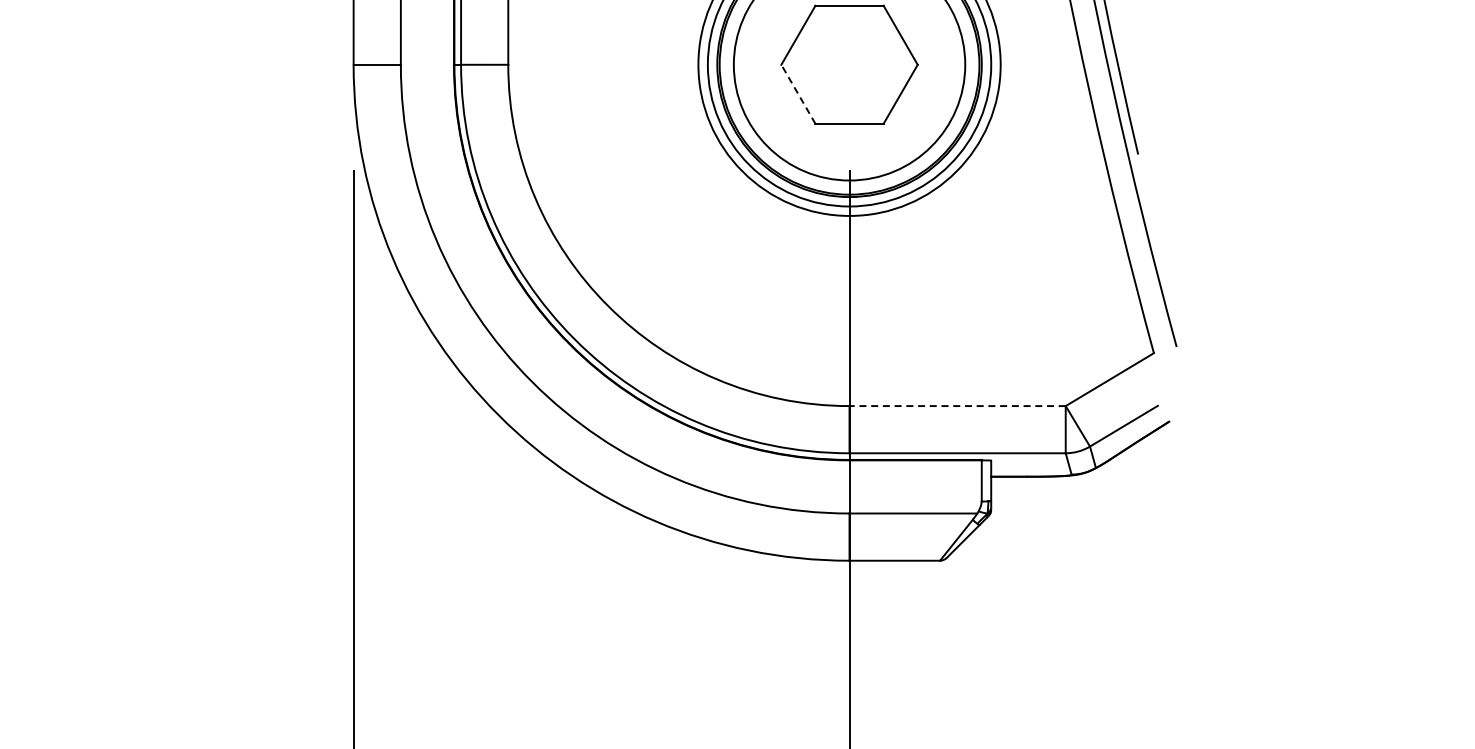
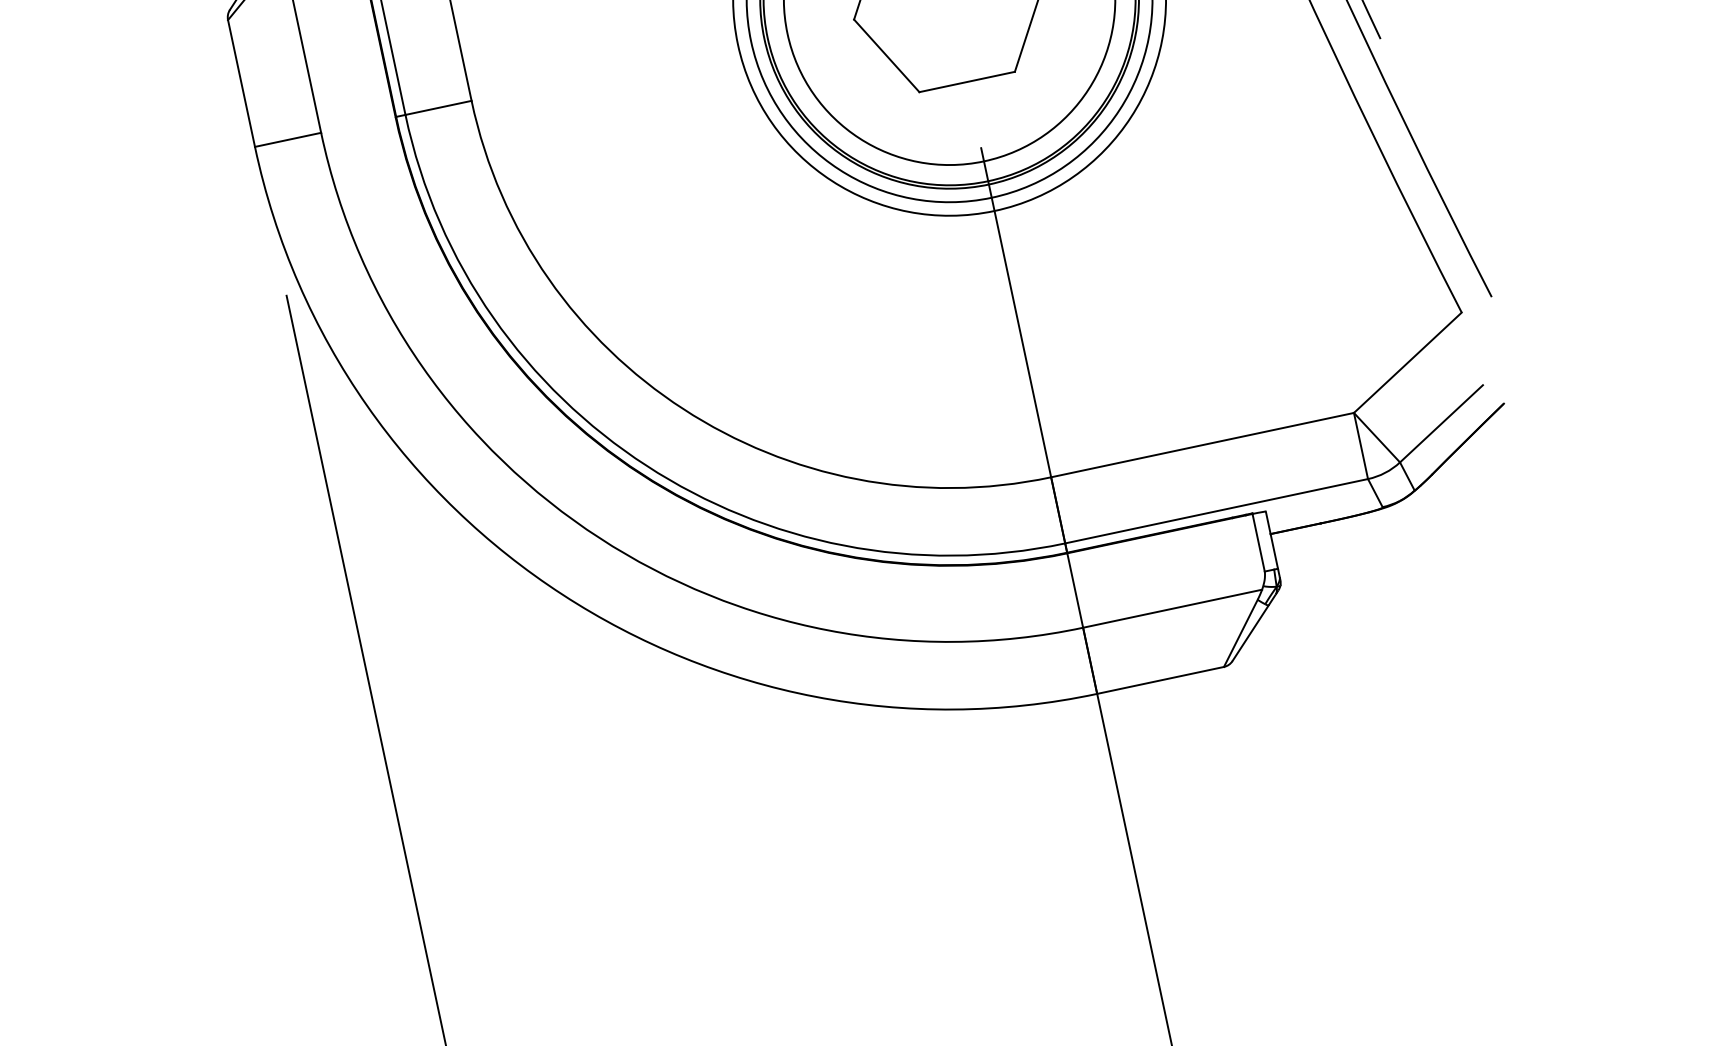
line: (798, 93) -> (886, 54), dashed -> solid
line: (957, 406) -> (1202, 445), dashed -> solid

